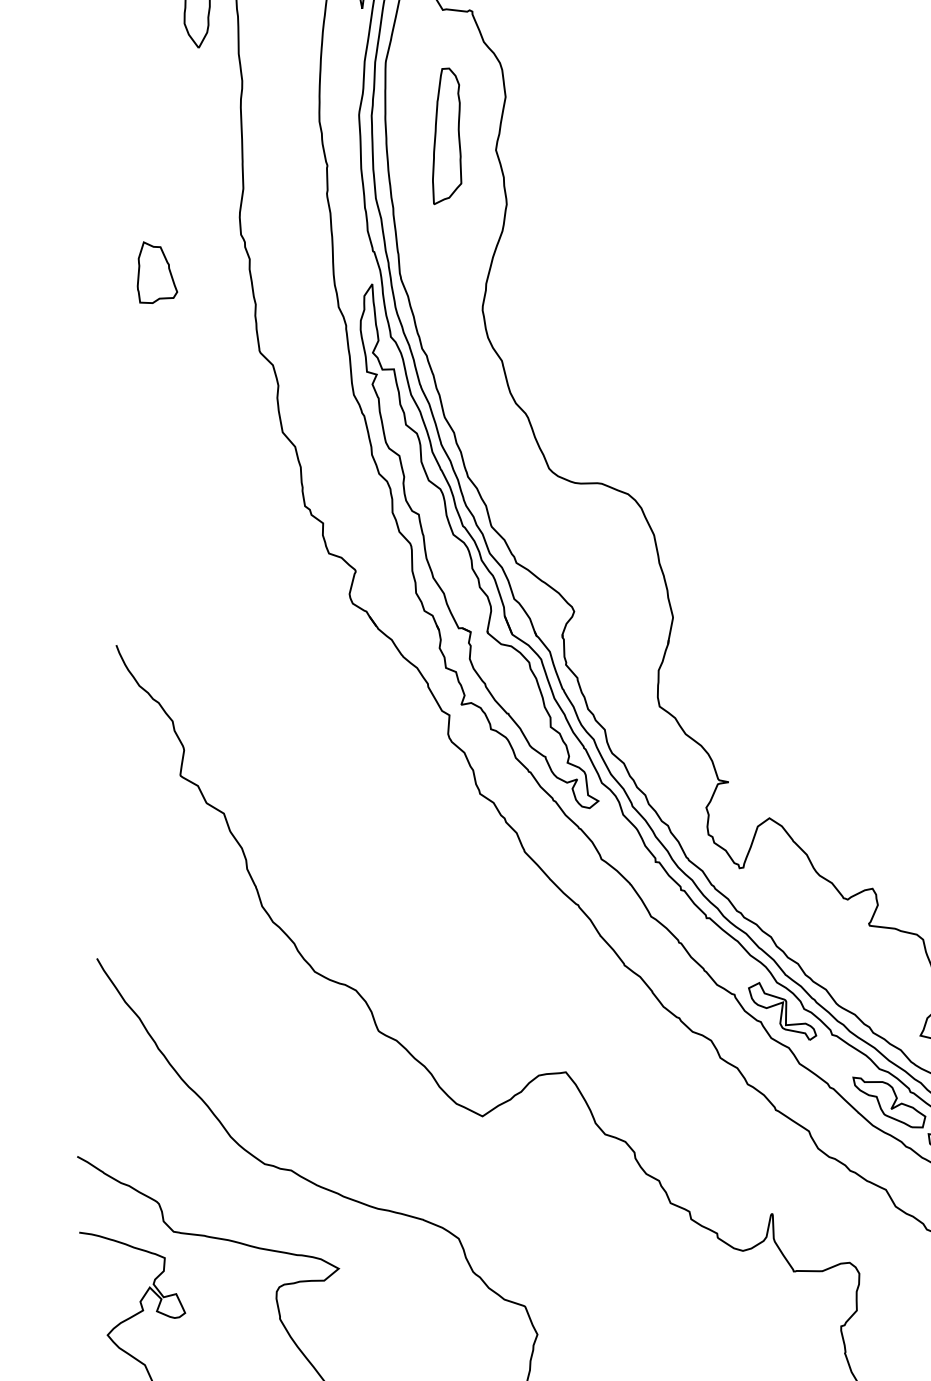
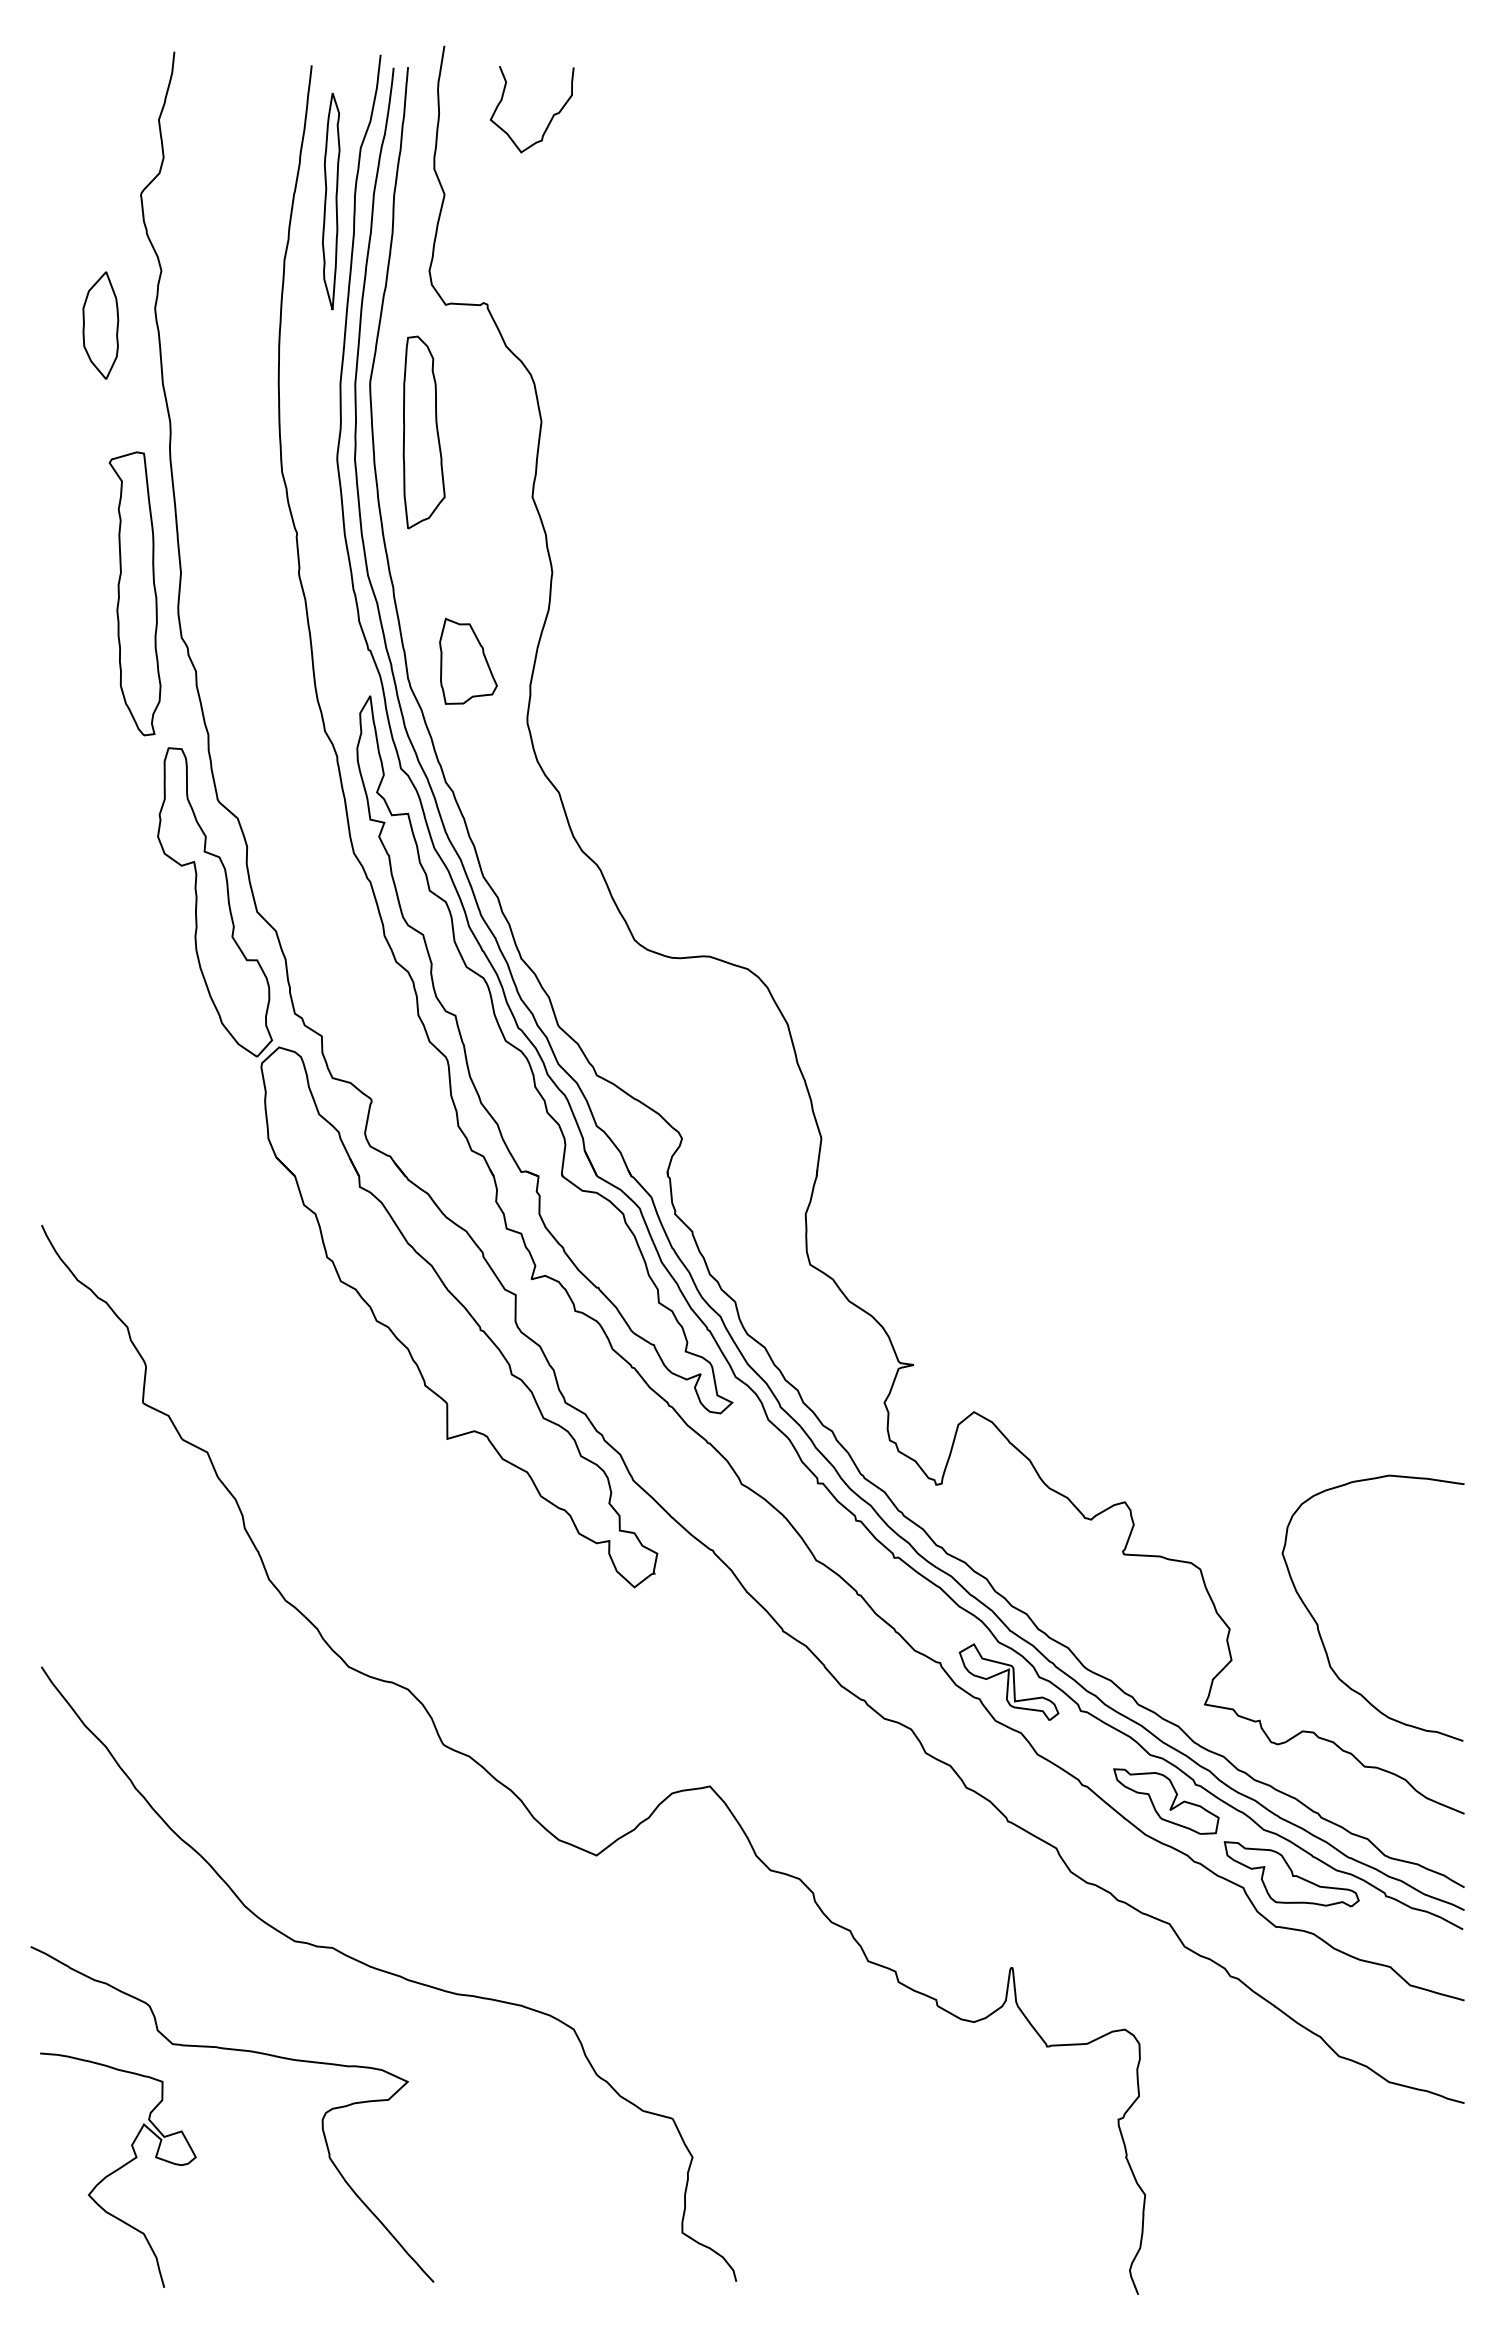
part: (449, 136) -> (423, 432), moved
part: (209, 201) -> (134, 593), added
part: (158, 272) -> (468, 660), moved
part: (355, 640) -> (377, 1197), added

